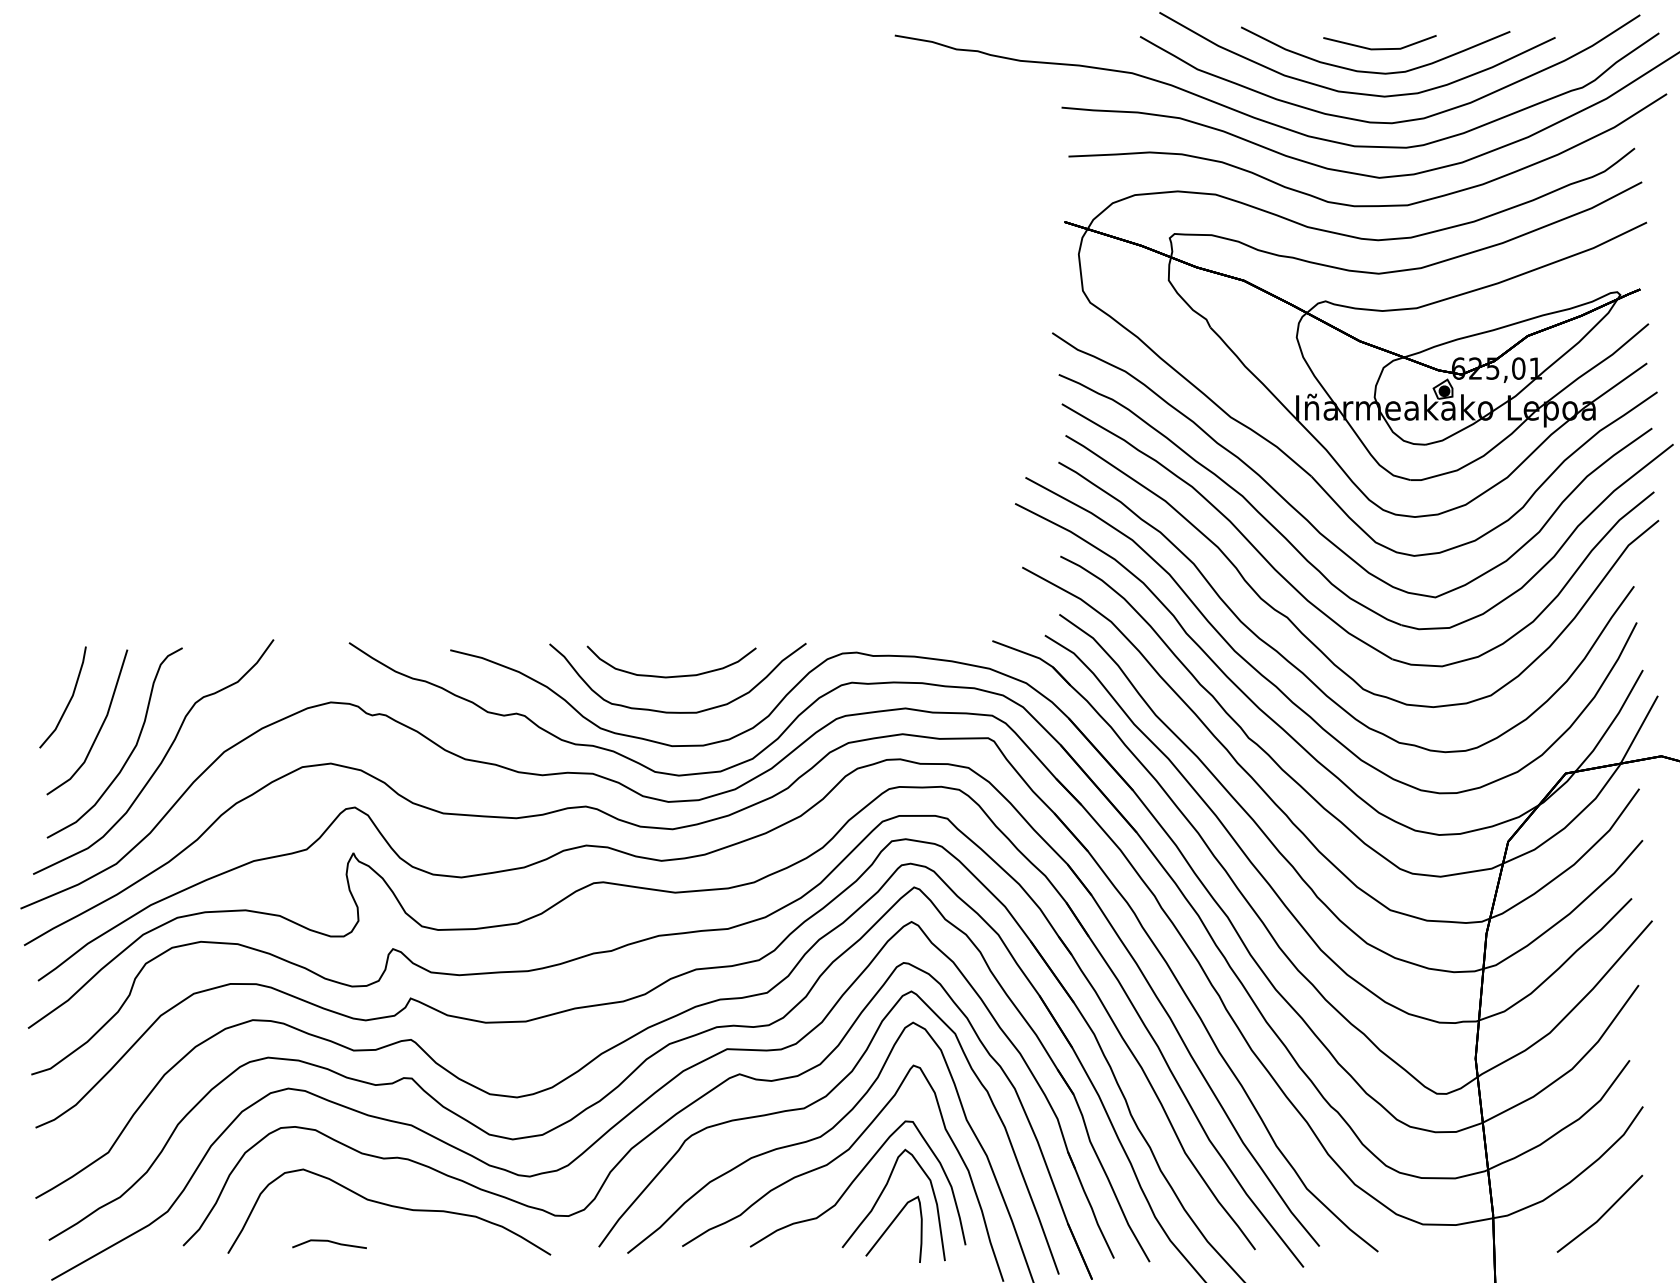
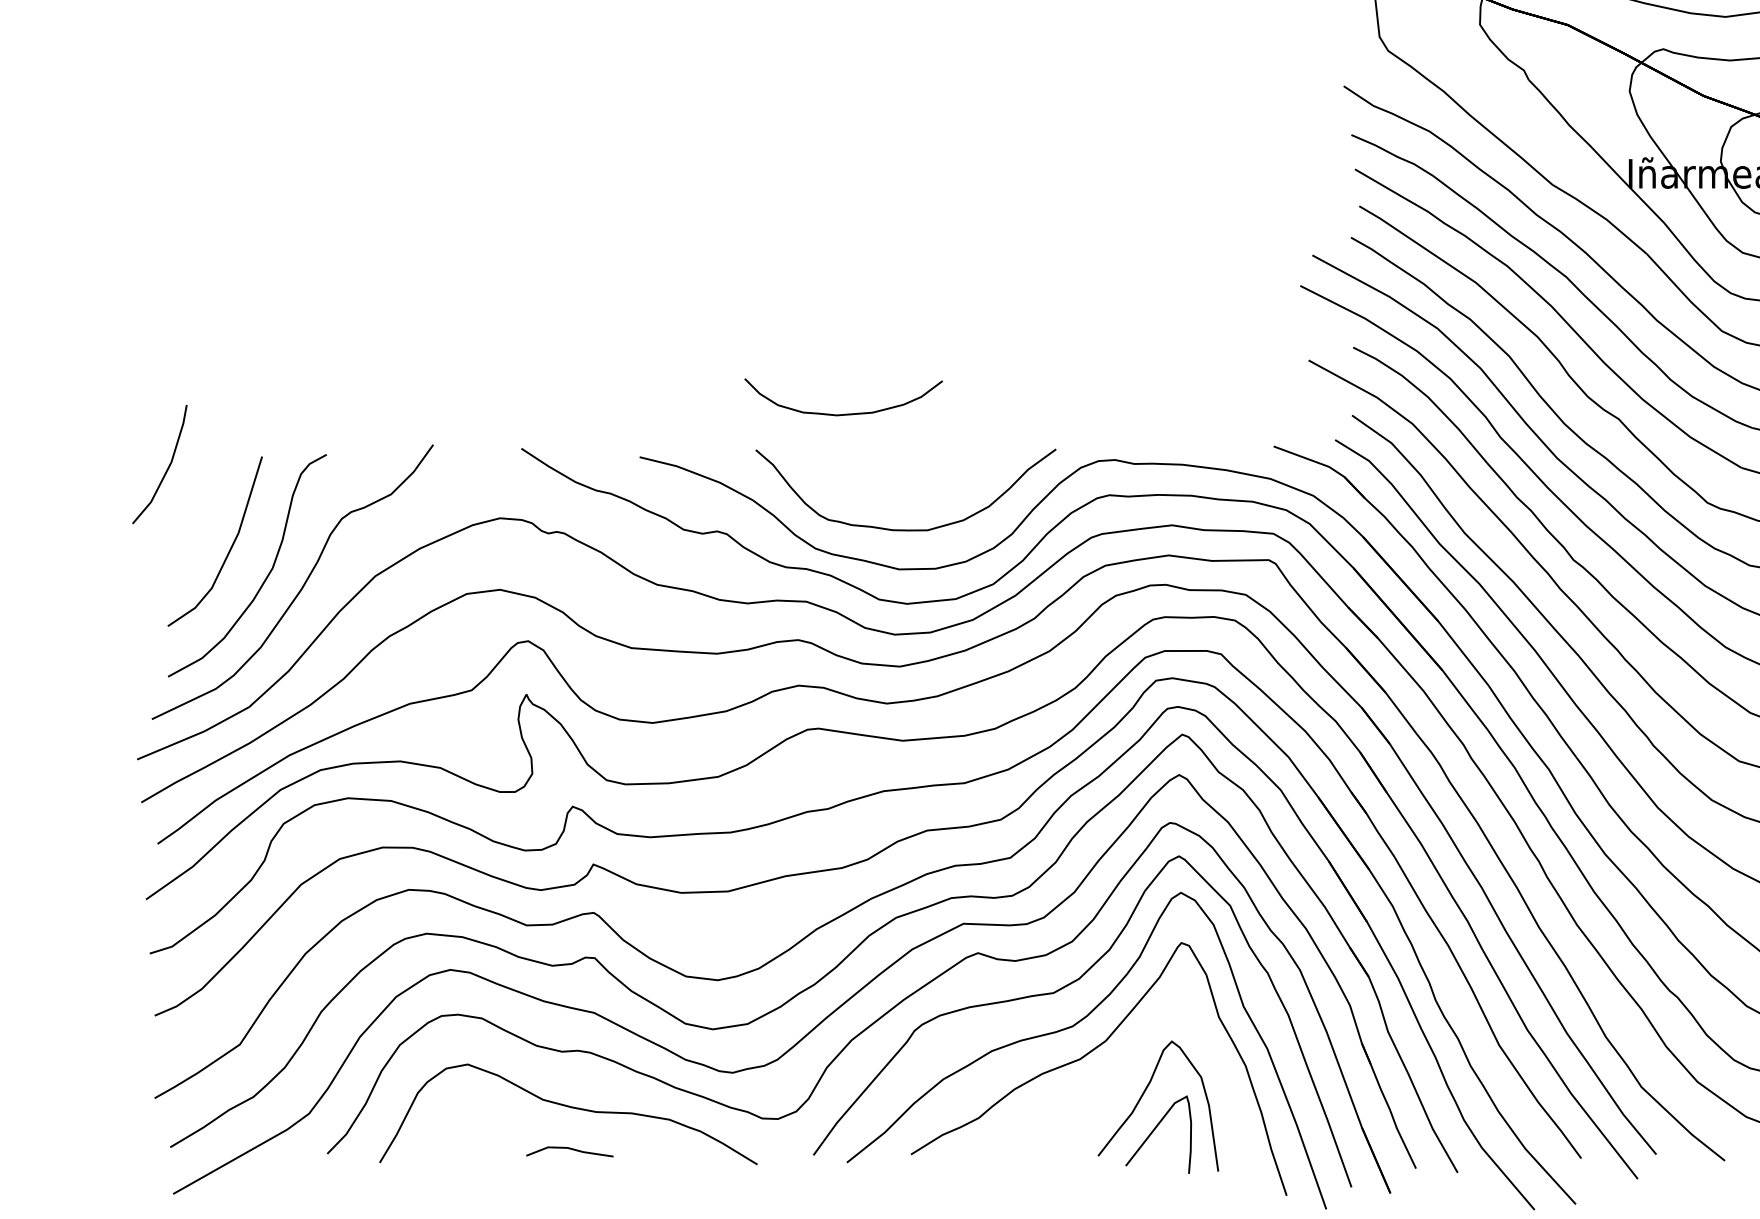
curve: (674, 675) -> (846, 413), moved
line: (68, 701) -> (166, 469), moved
curve: (855, 1180) -> (1113, 1077), removed
line: (329, 1242) -> (569, 1149), moved

